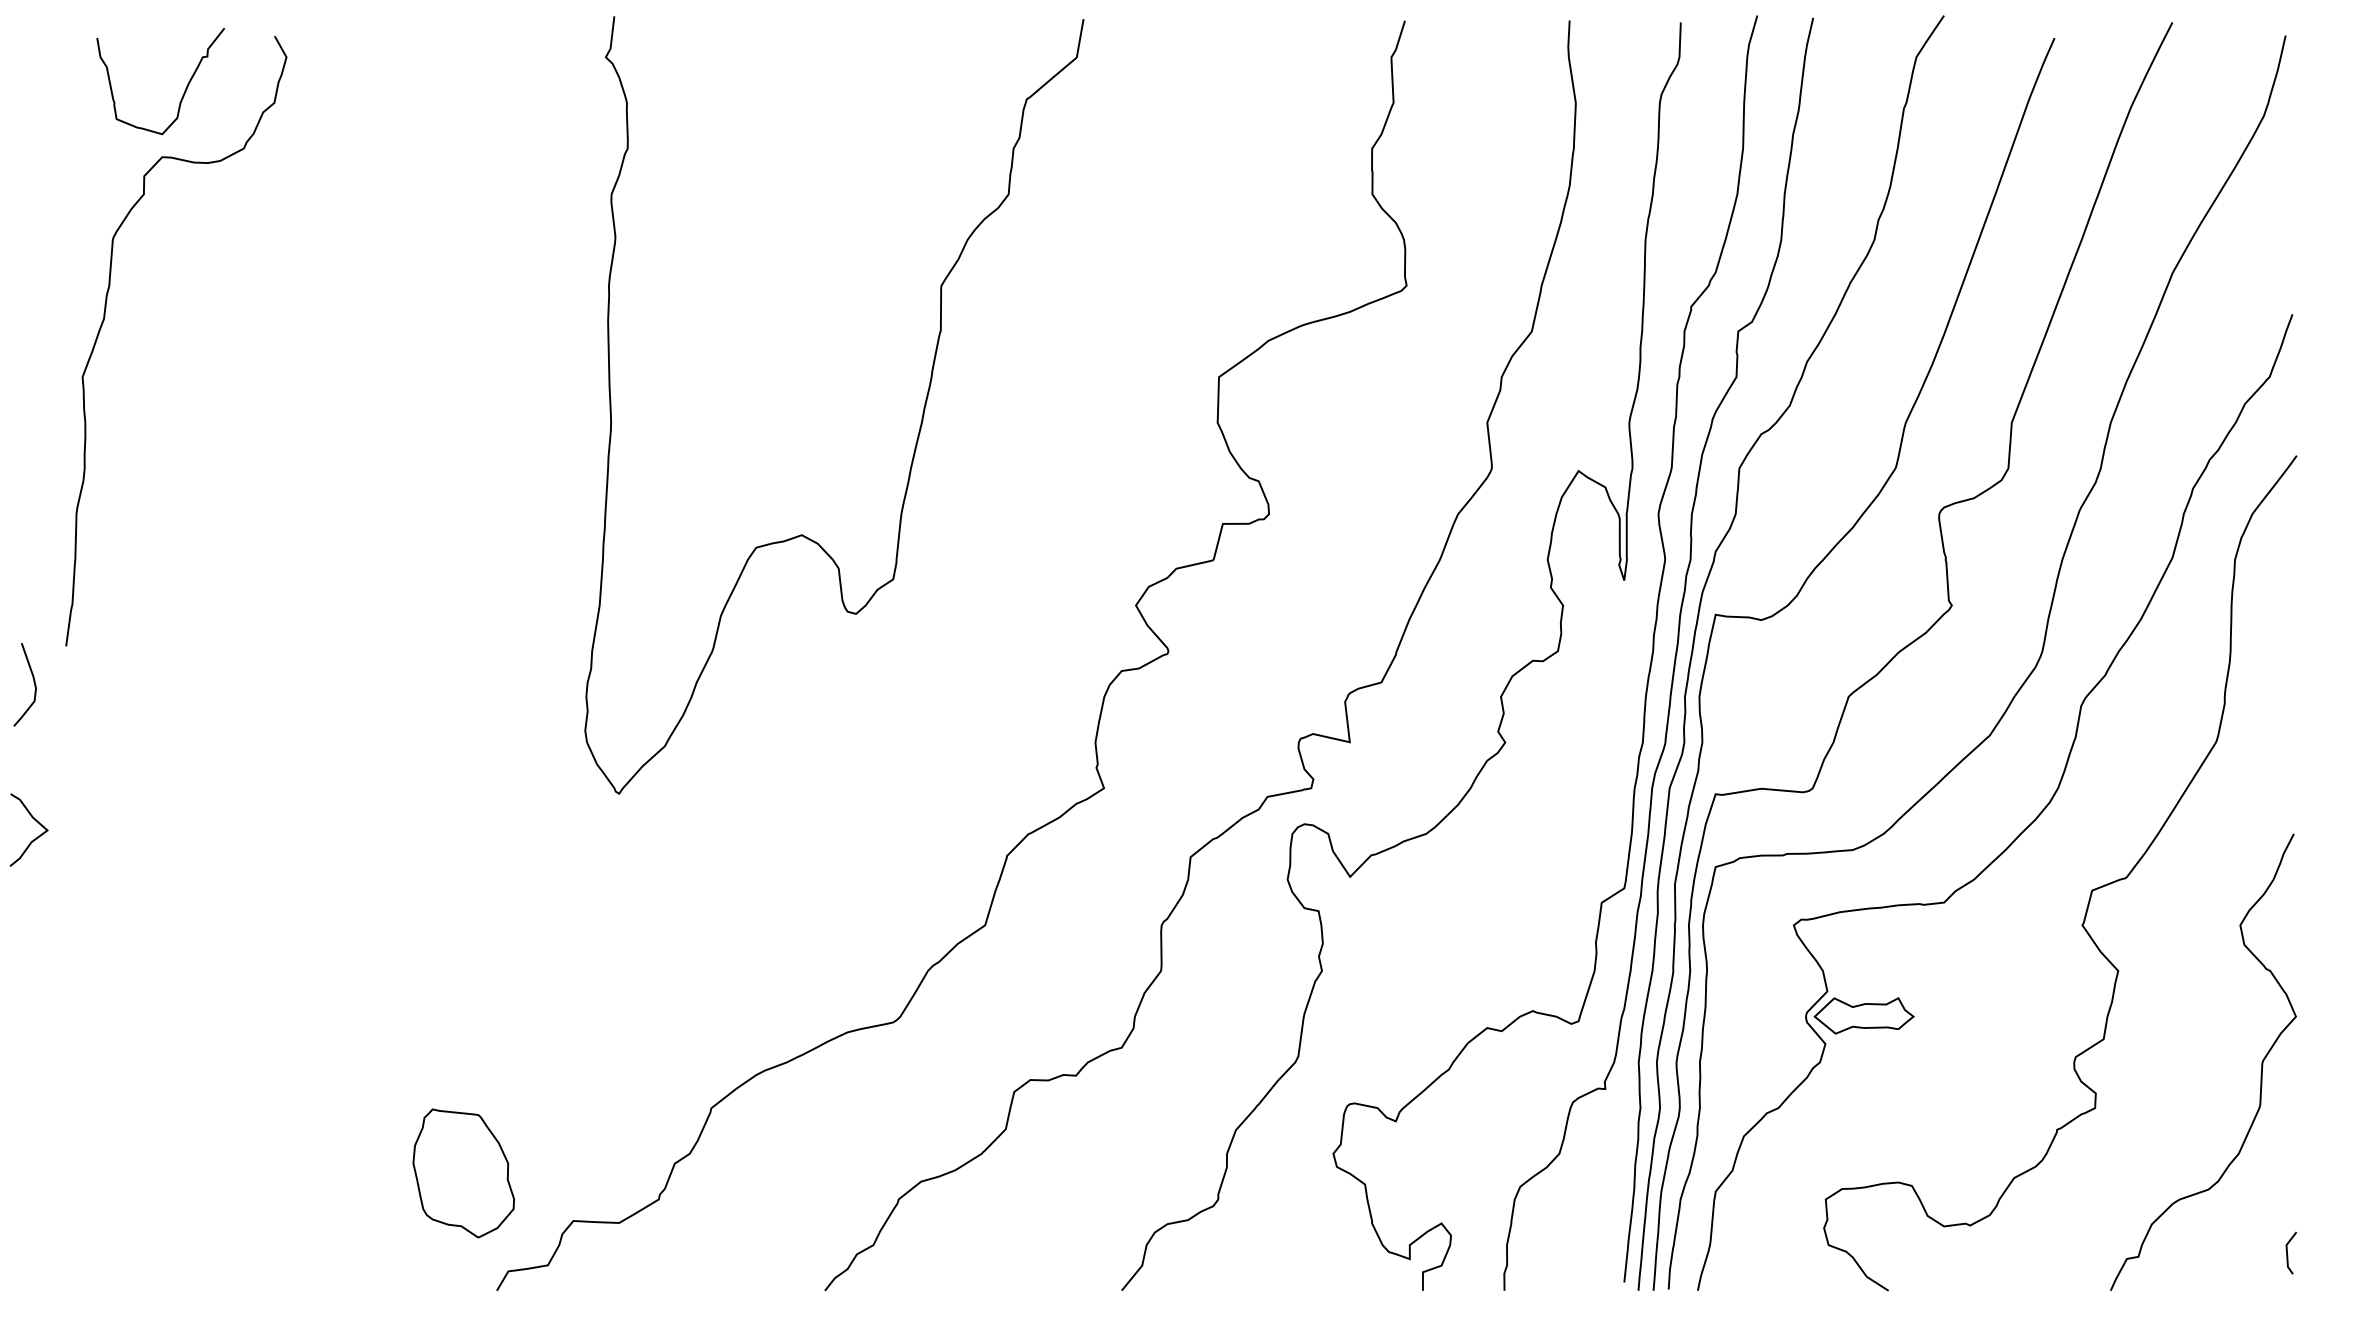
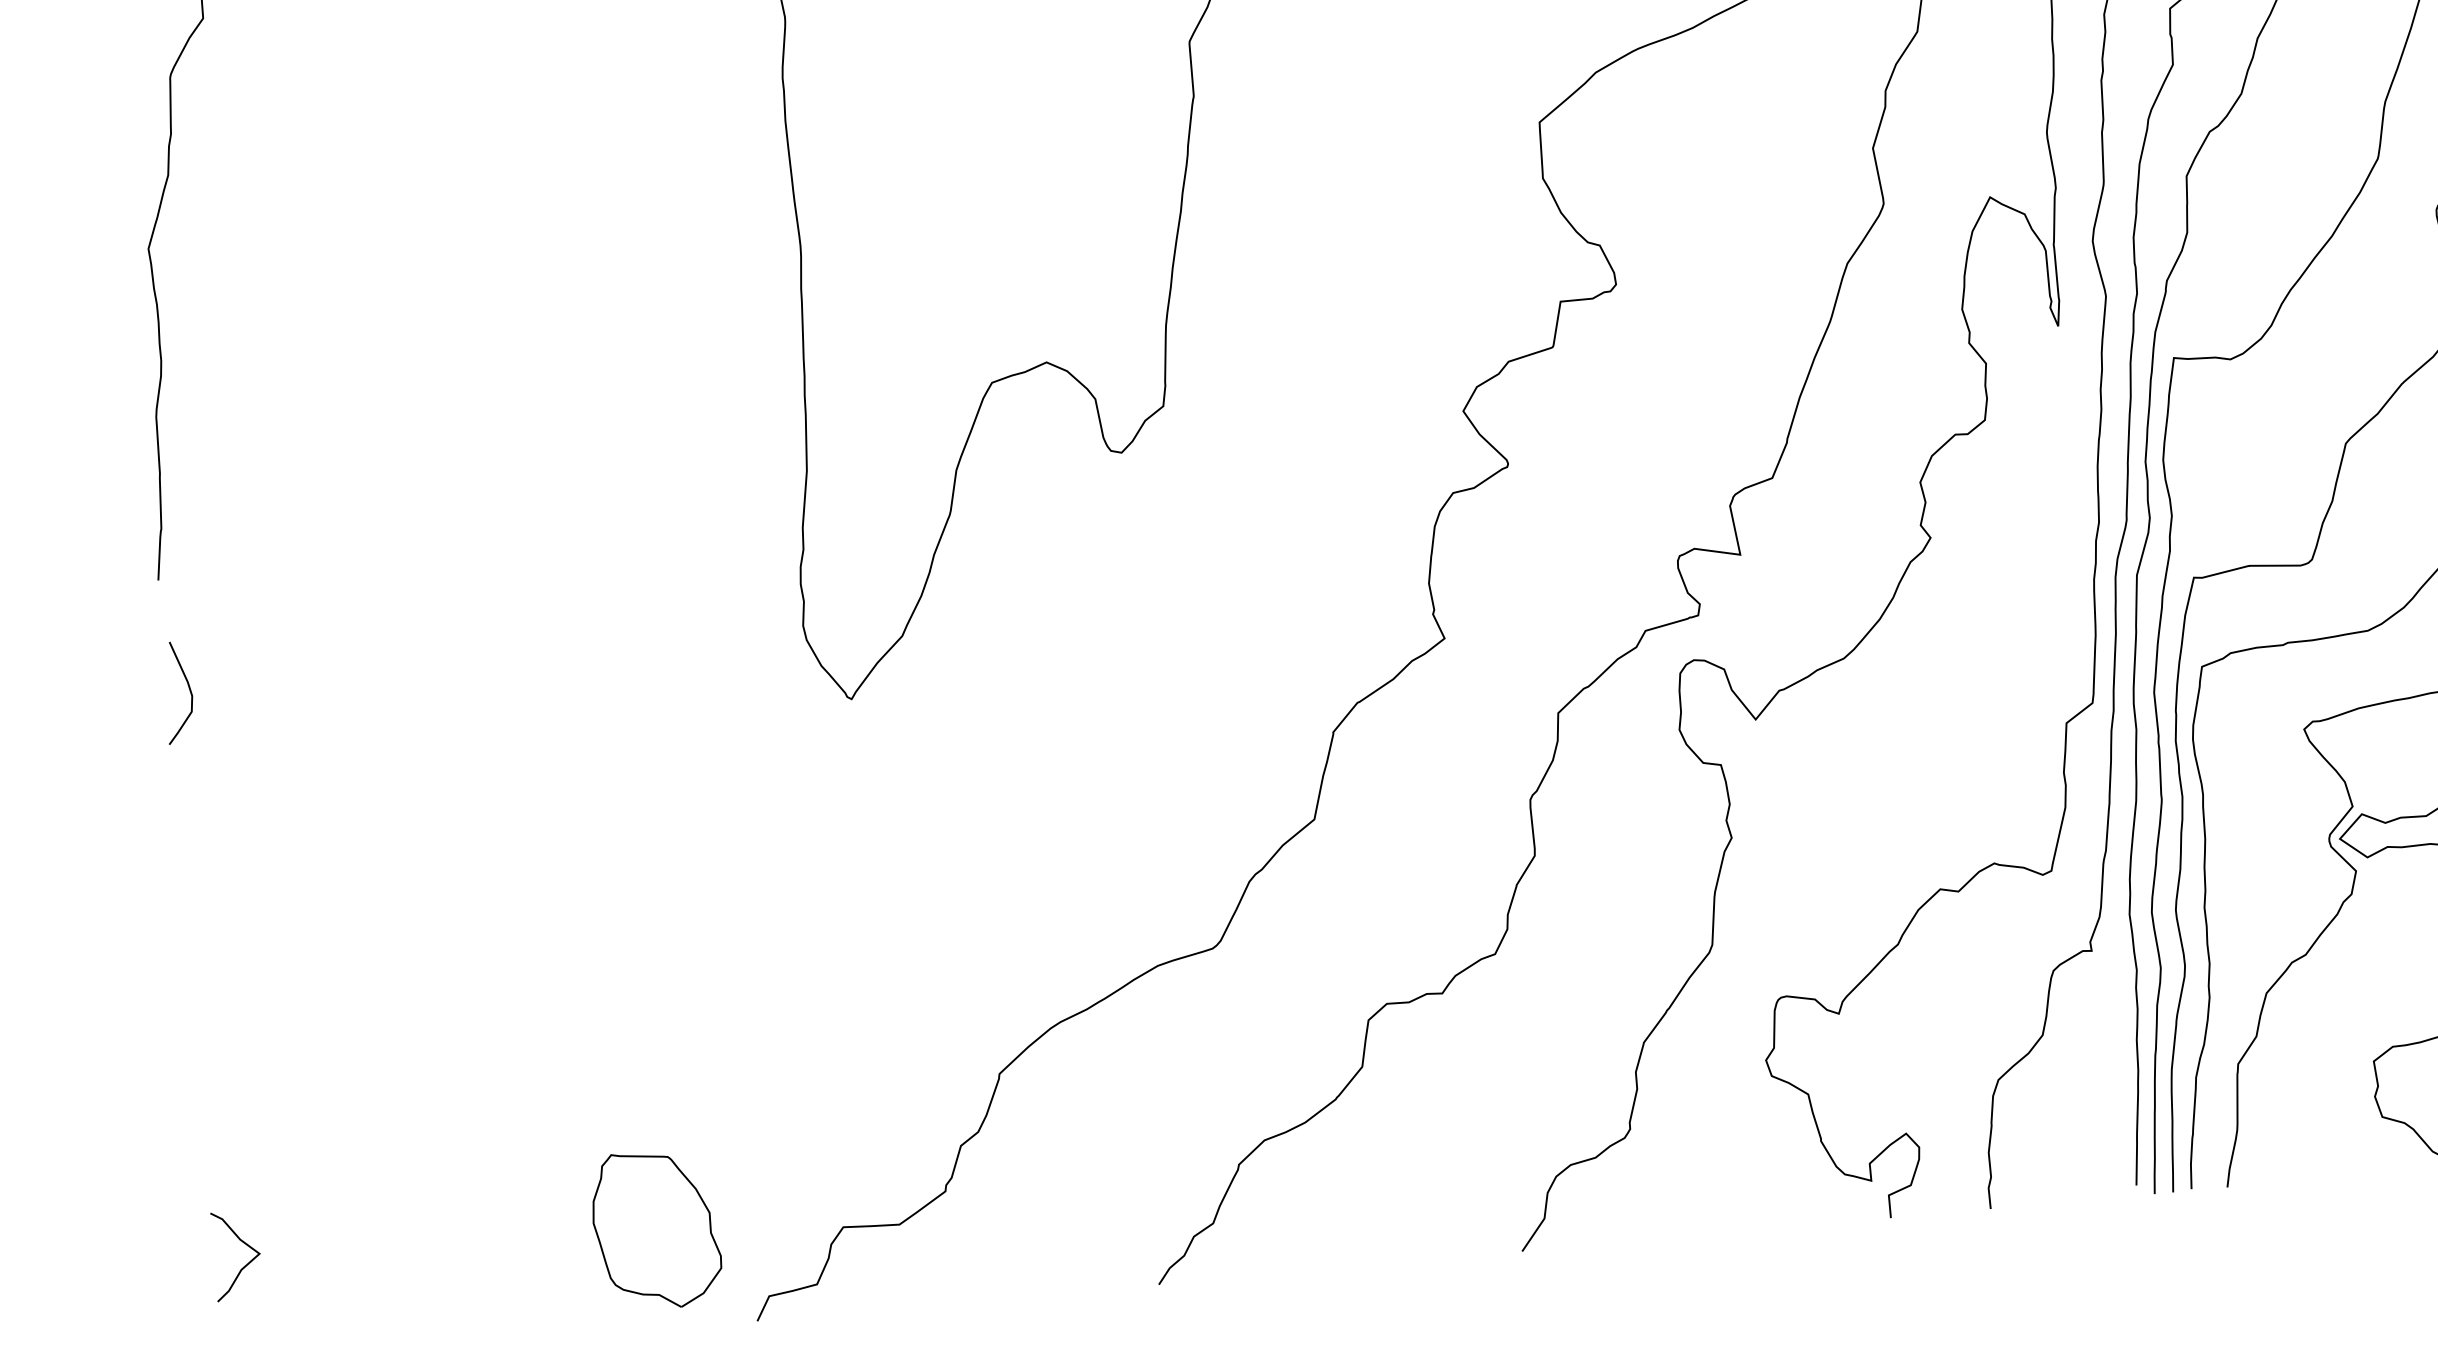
curve: (33, 682) -> (188, 688), moved
curve: (35, 821) -> (243, 1244), moved
part: (463, 1173) -> (656, 1230), moved

